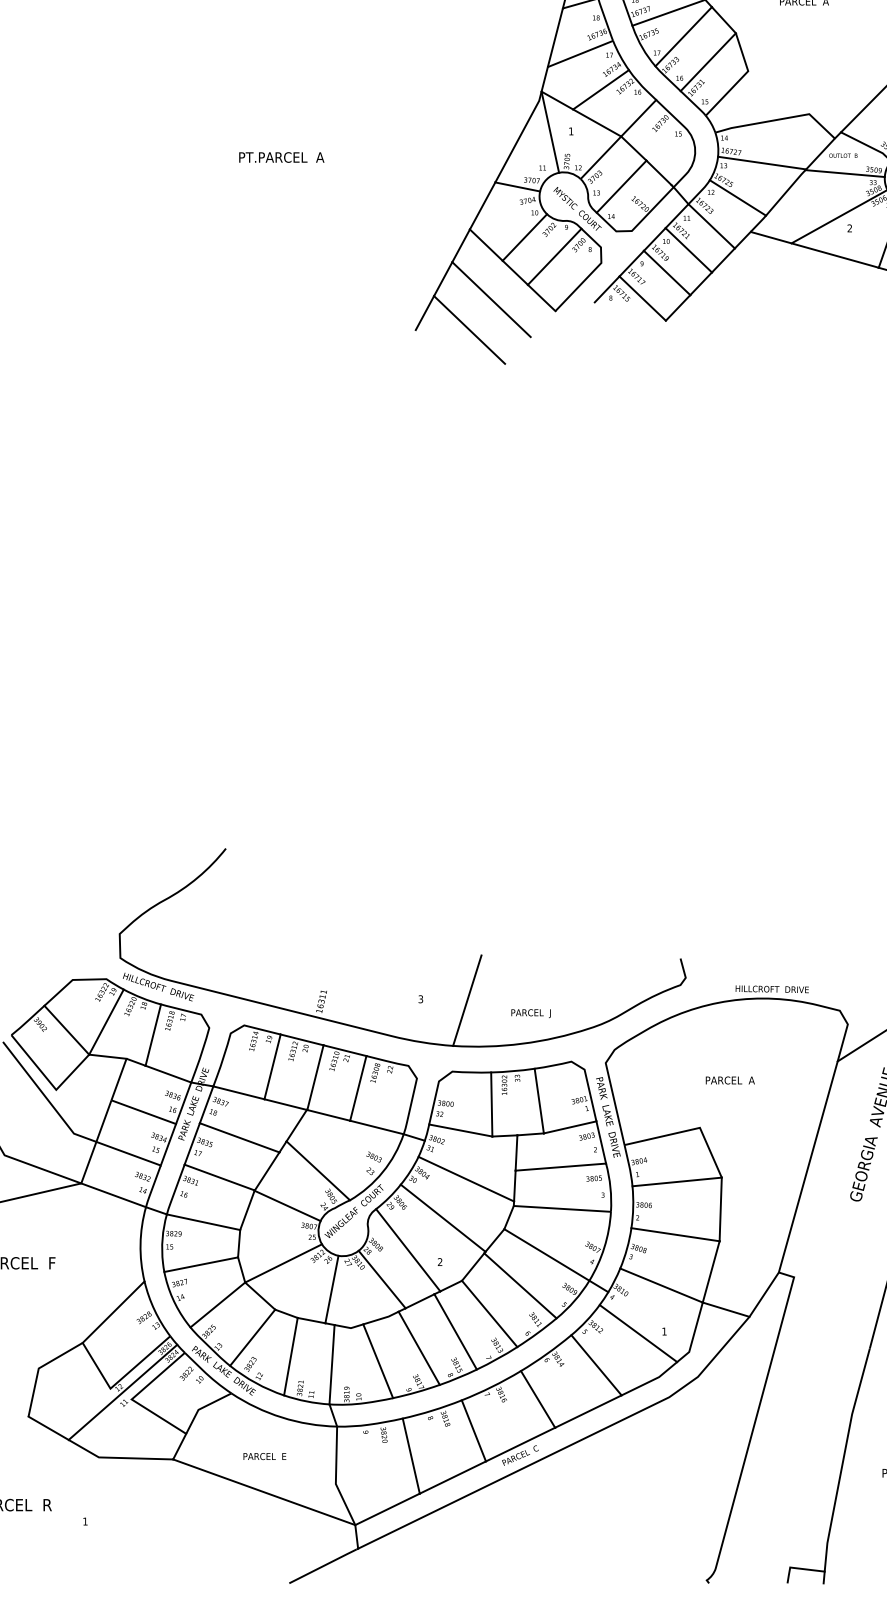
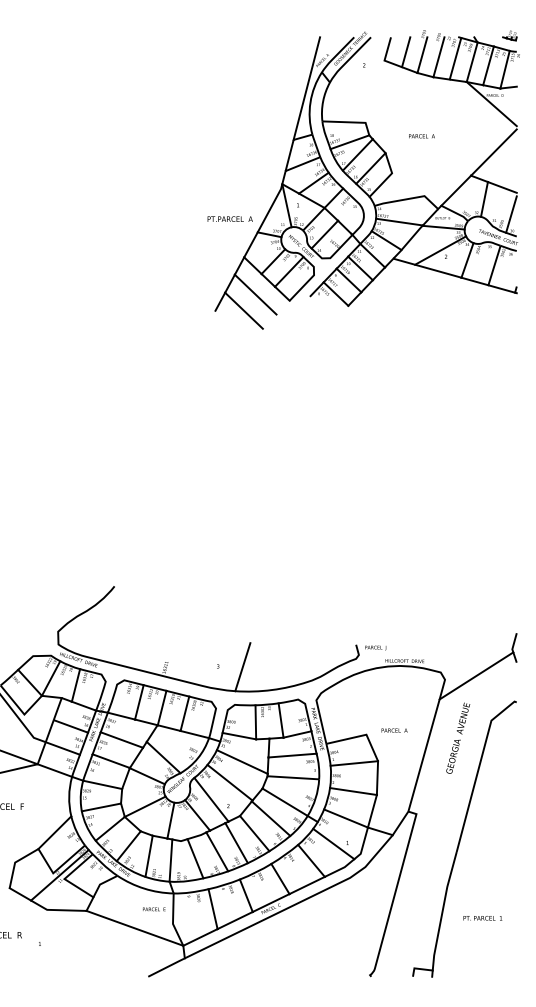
text: (280, 156) -> (229, 218), moved
text: (530, 1012) -> (375, 647), moved
text: (730, 1080) -> (394, 730), moved
text: (265, 1456) -> (154, 909), moved

